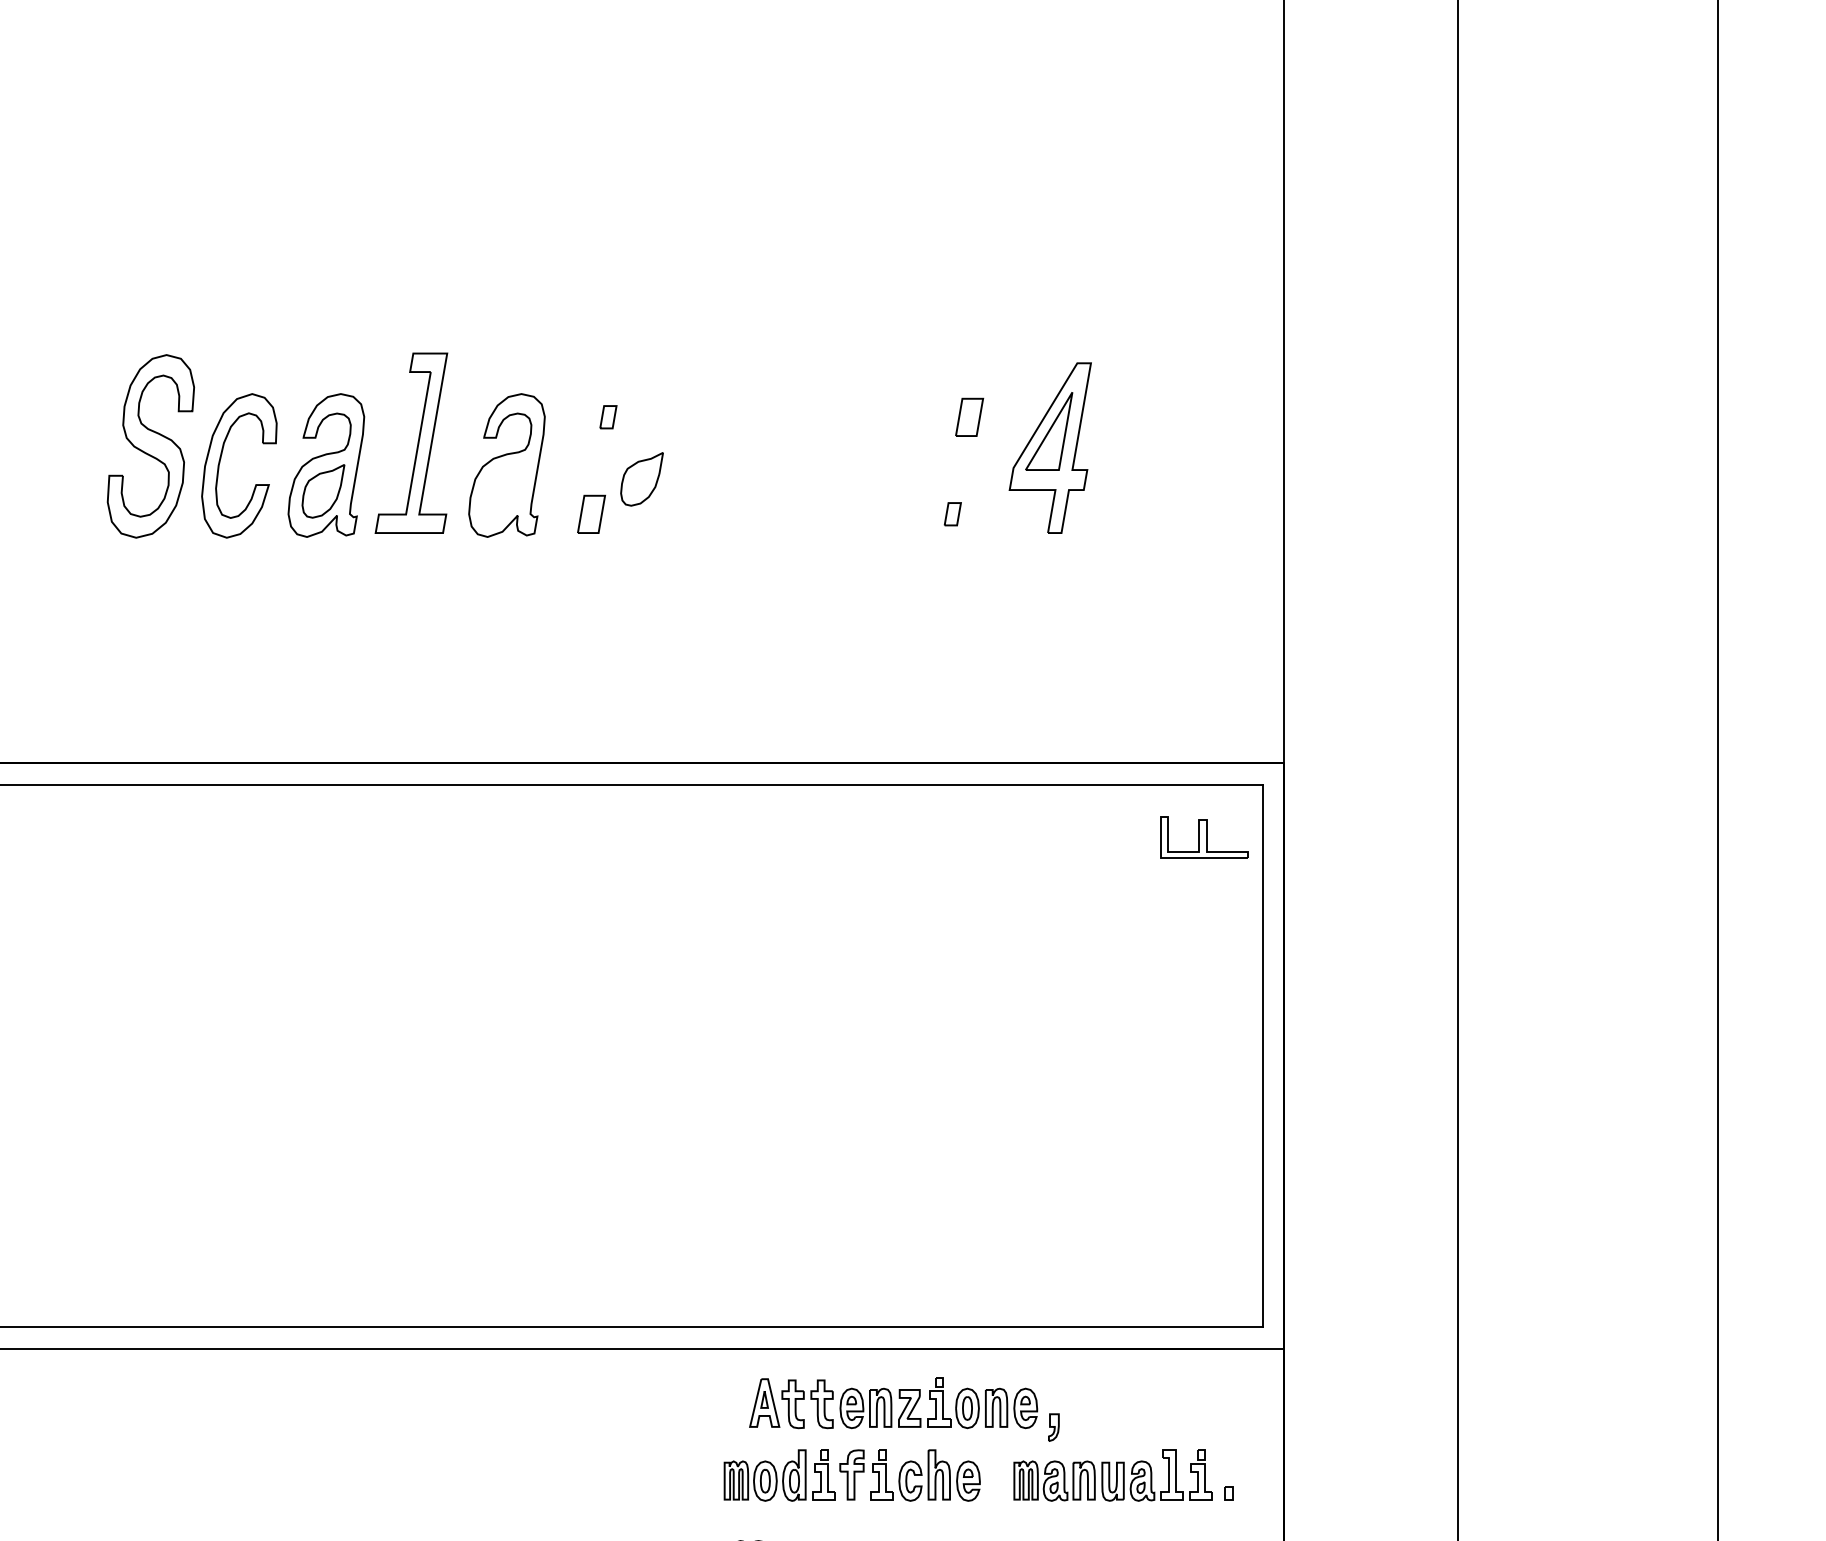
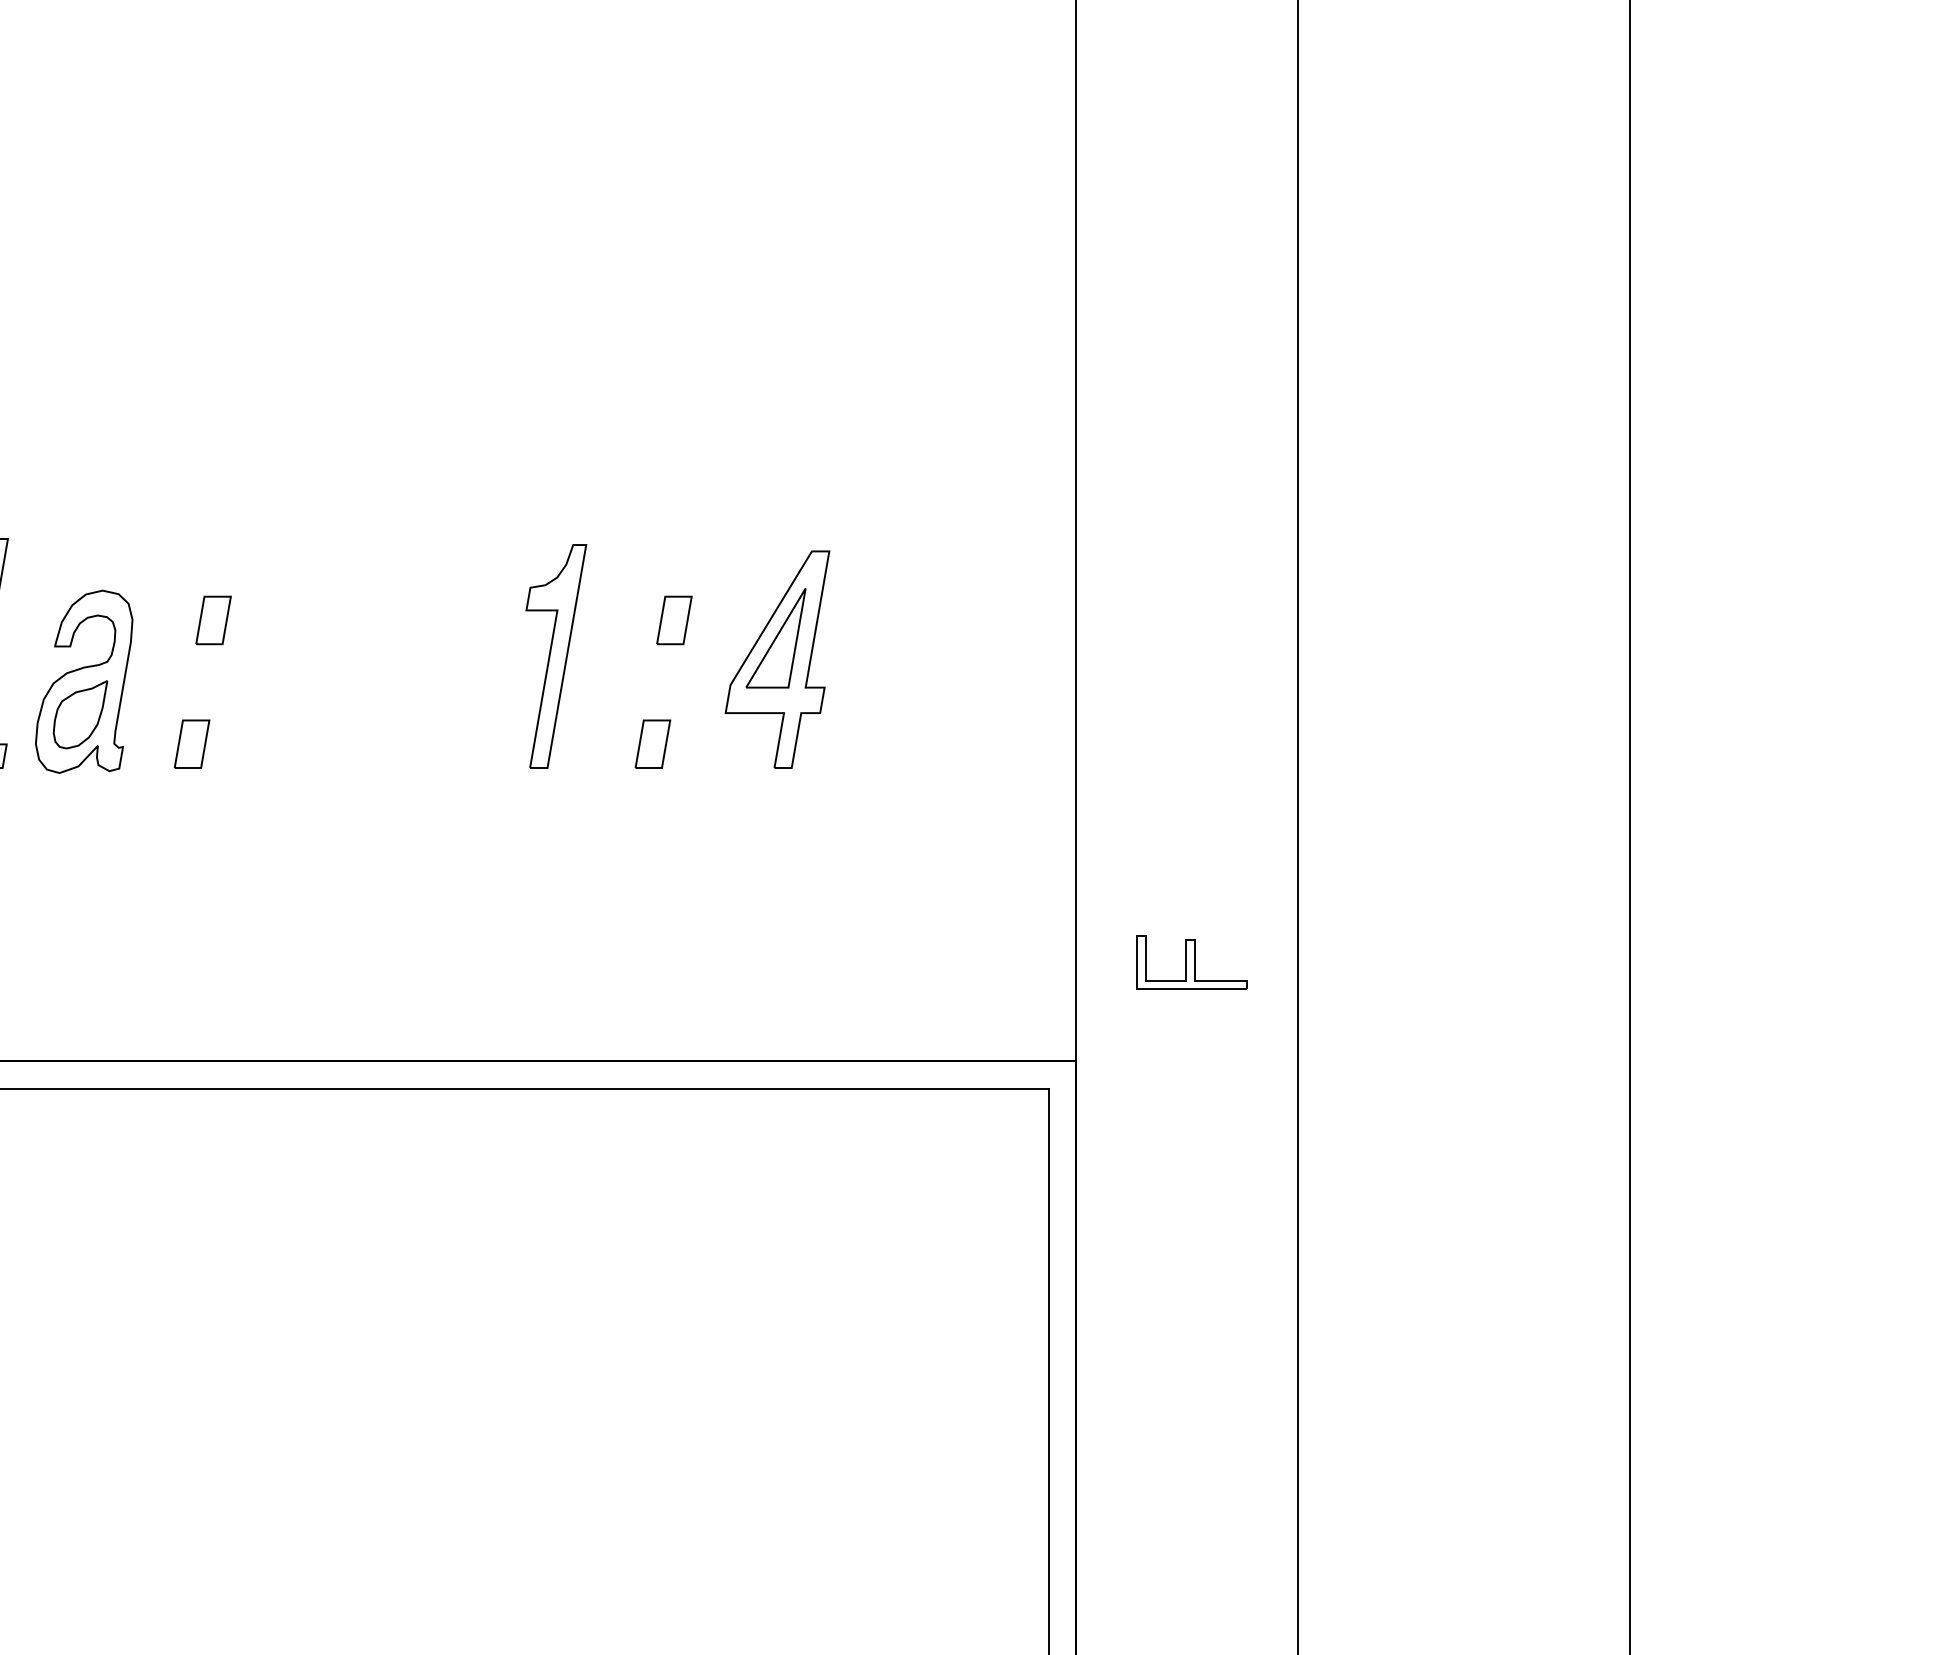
part: (608, 416) -> (213, 619), size x1.67
part: (876, 445) -> (555, 656), added
part: (641, 479) -> (79, 714), moved
part: (952, 513) -> (652, 743), size x1.67
part: (1204, 837) -> (1192, 962), moved

